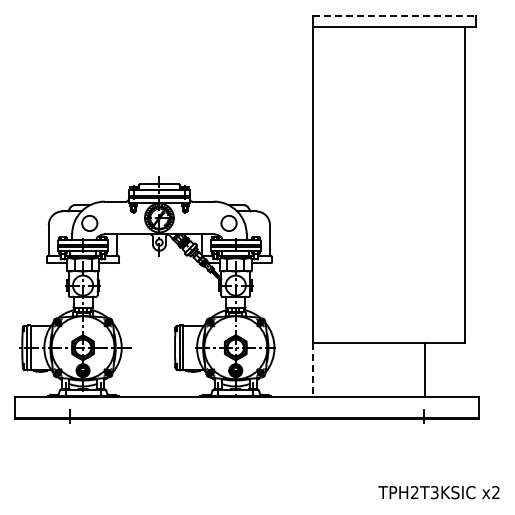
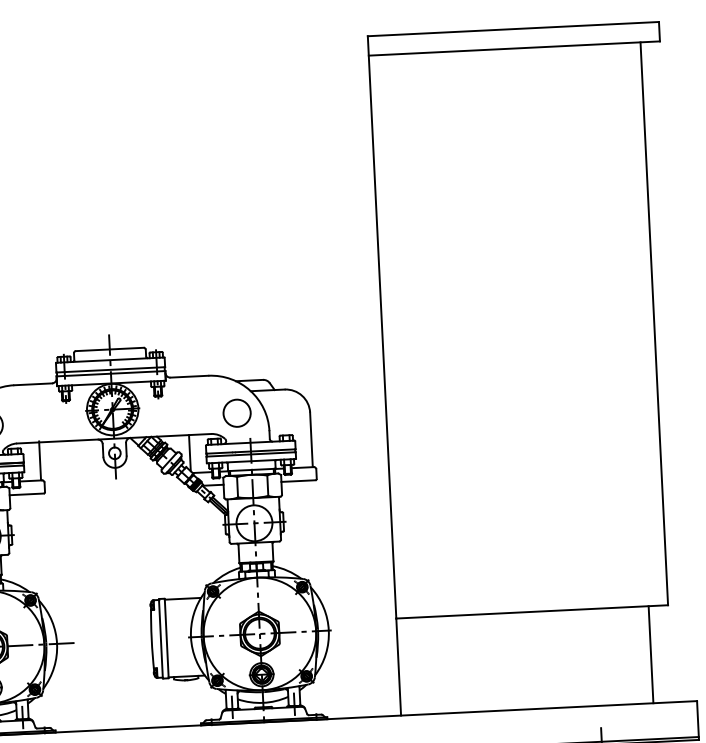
line: (394, 15) -> (513, 28), dashed -> solid
line: (425, 369) -> (650, 653), moved
line: (312, 370) -> (398, 667), dashed -> solid

